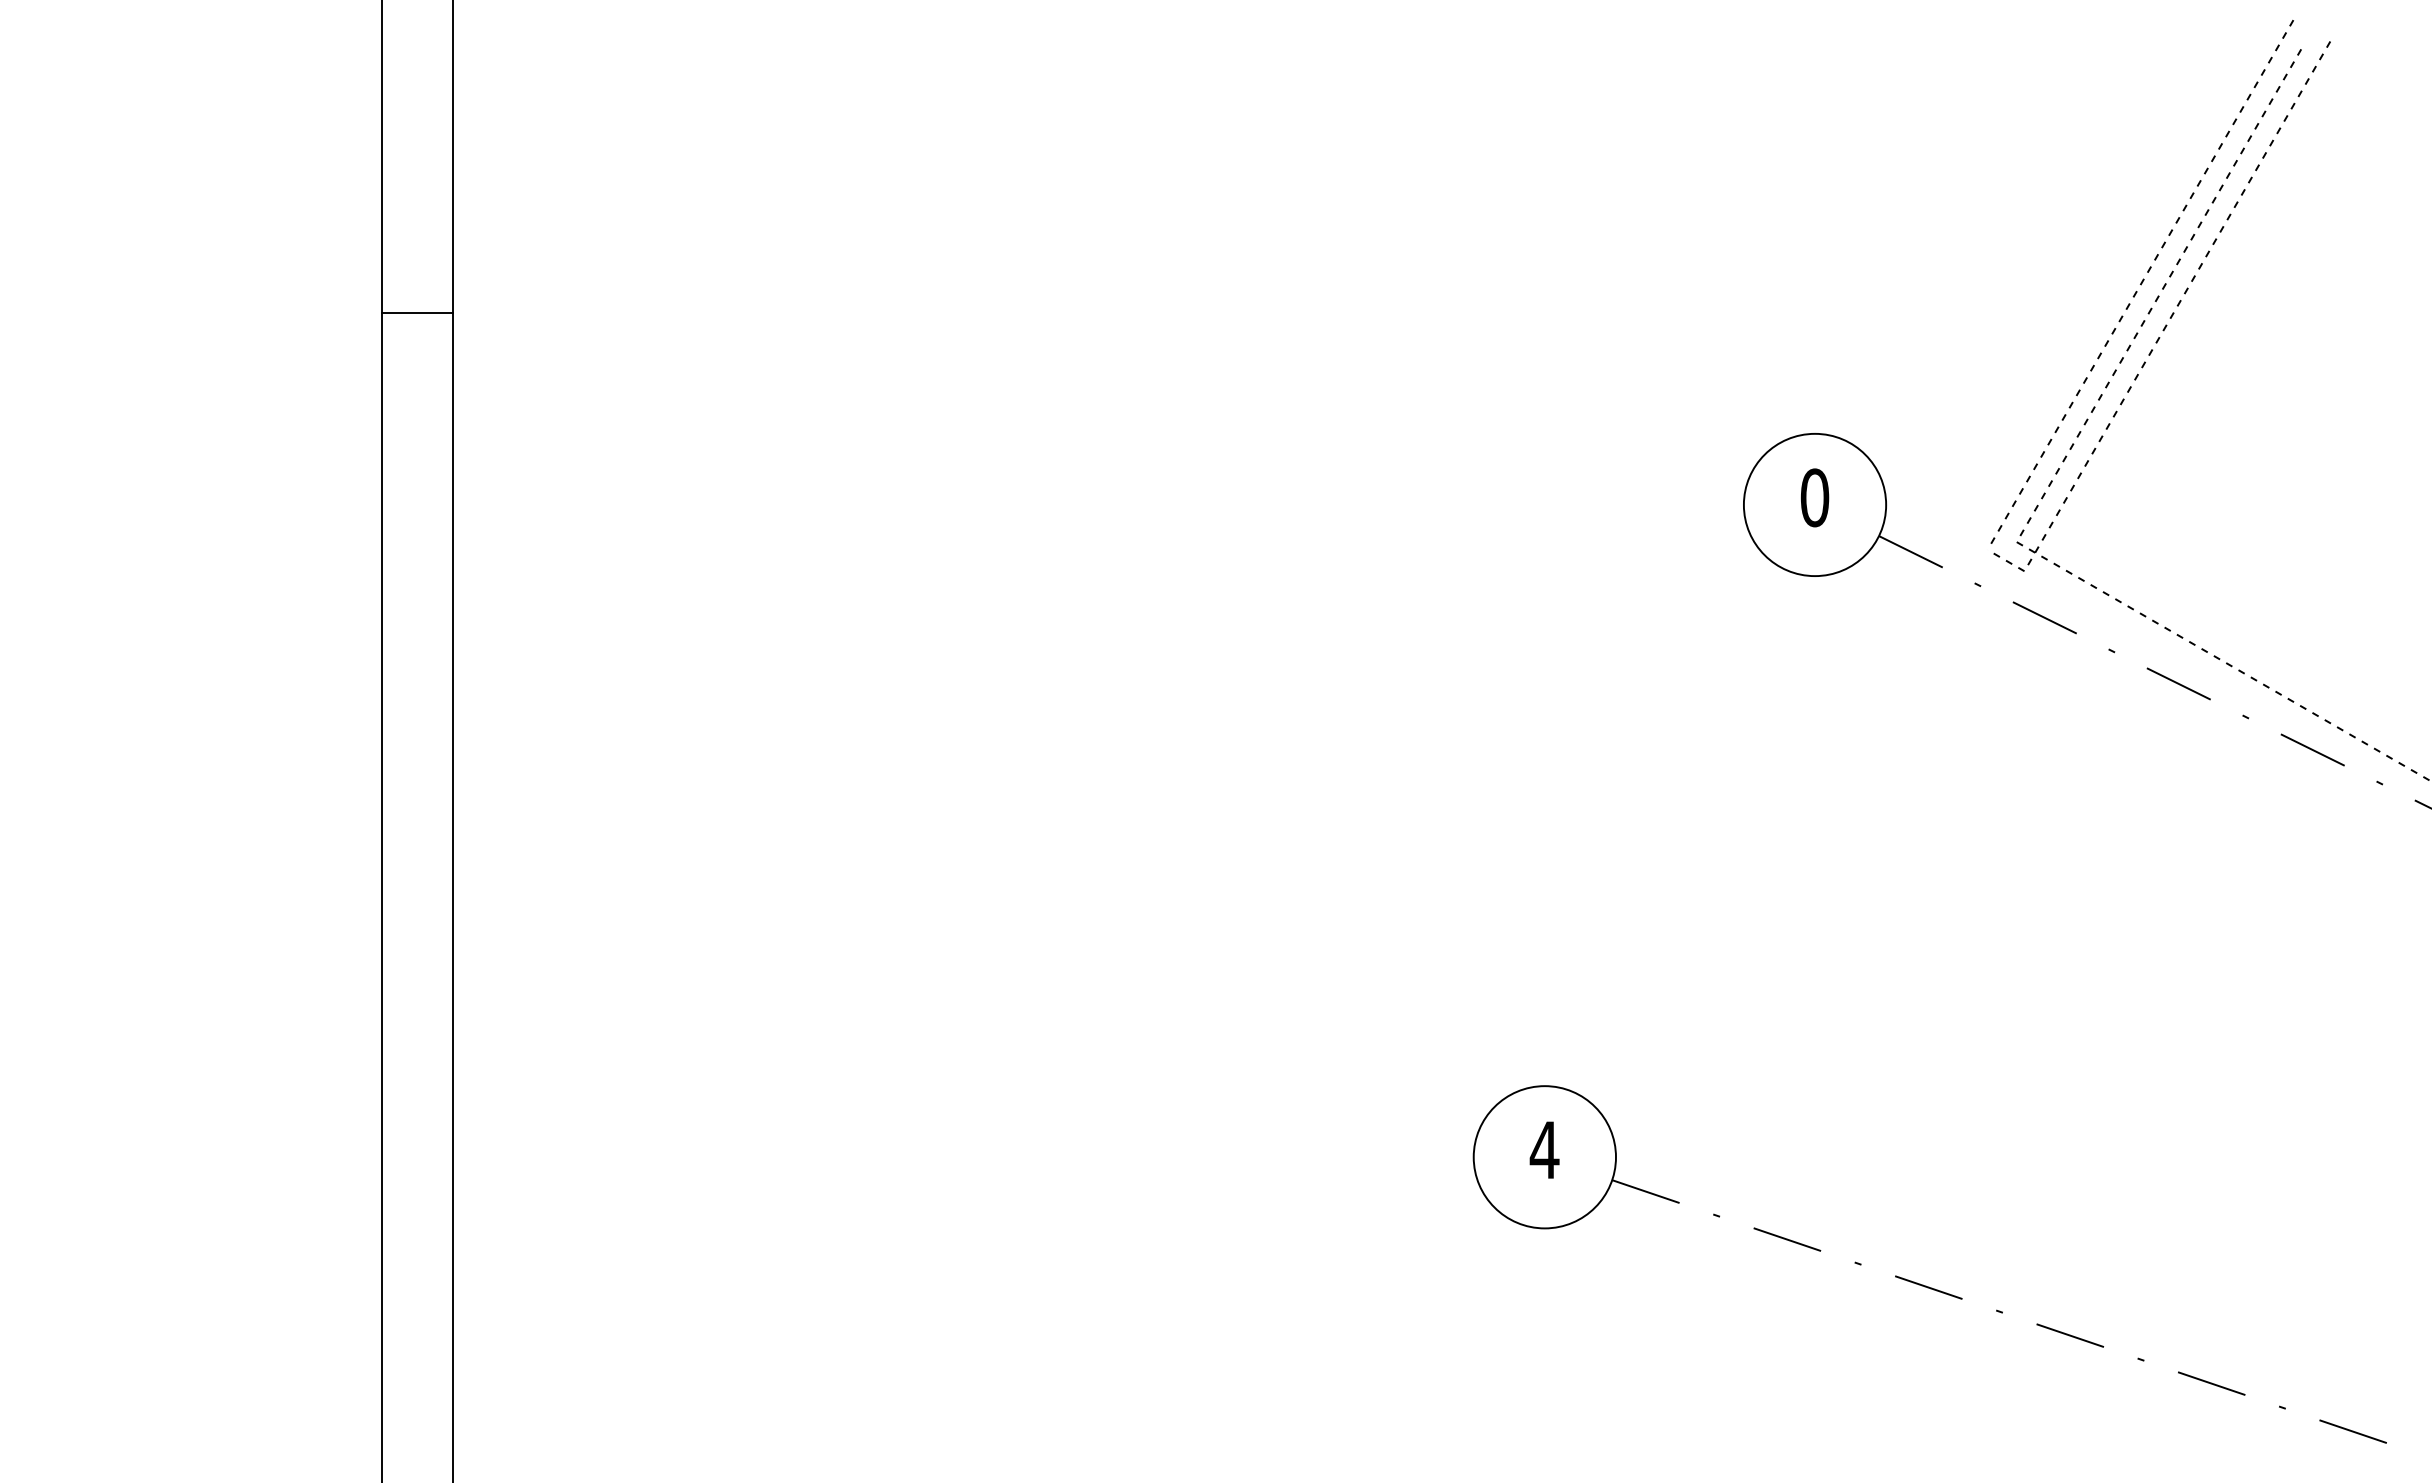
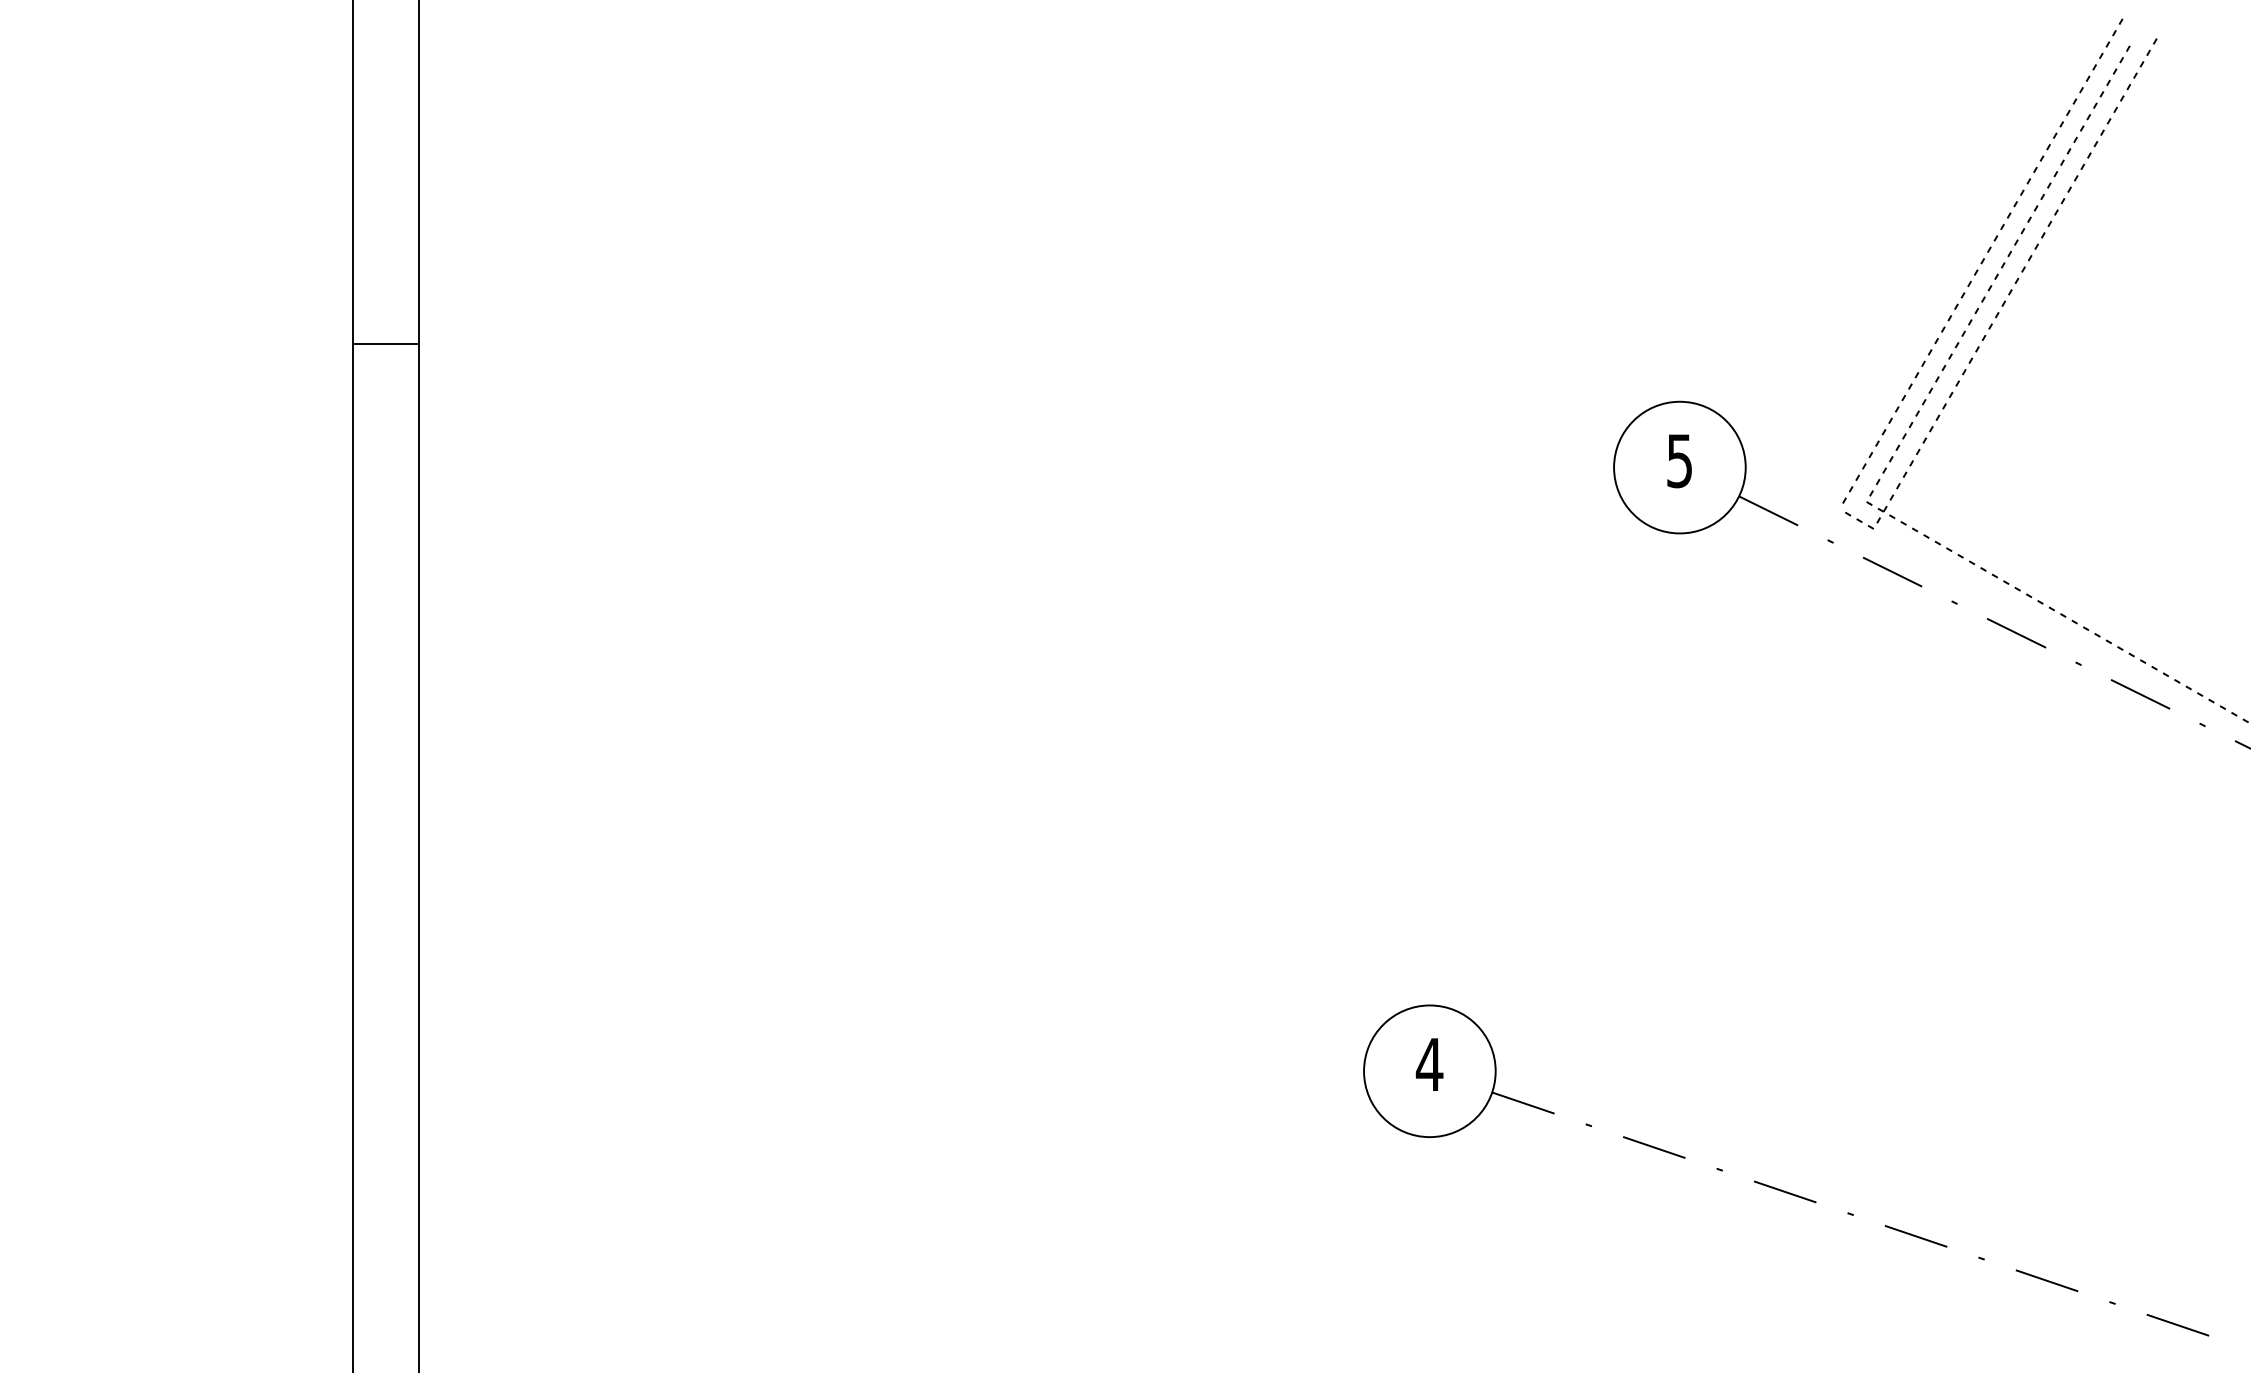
line: (416, 312) -> (385, 344), moved
text: (1814, 497) -> (1679, 460), 0 -> 5

